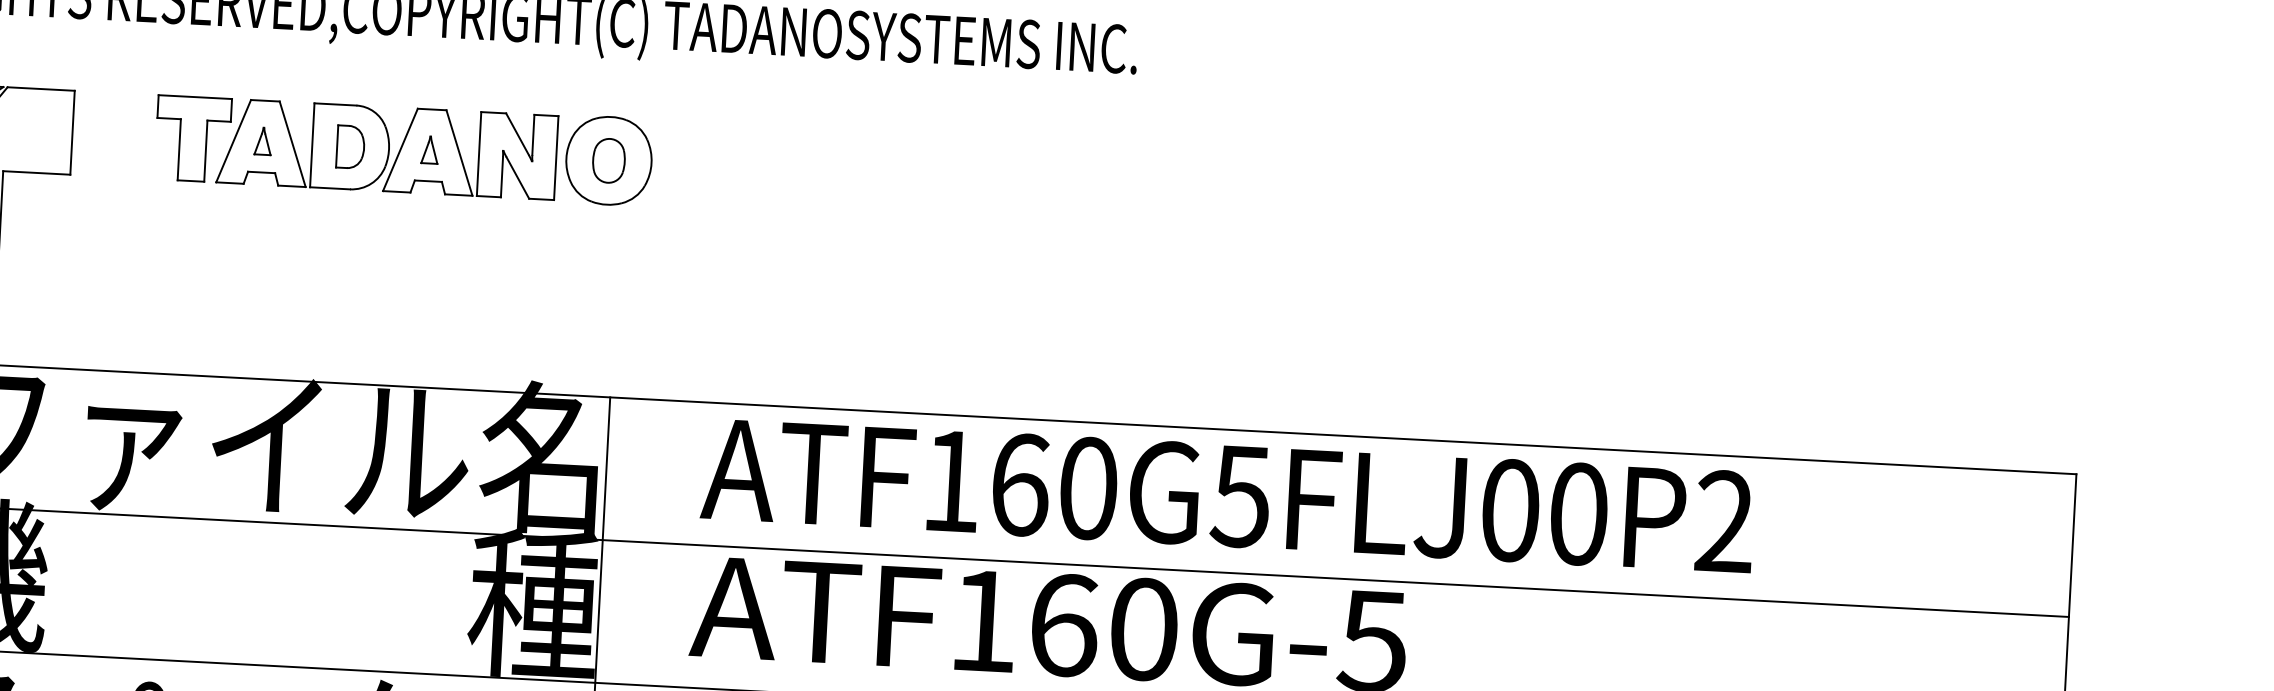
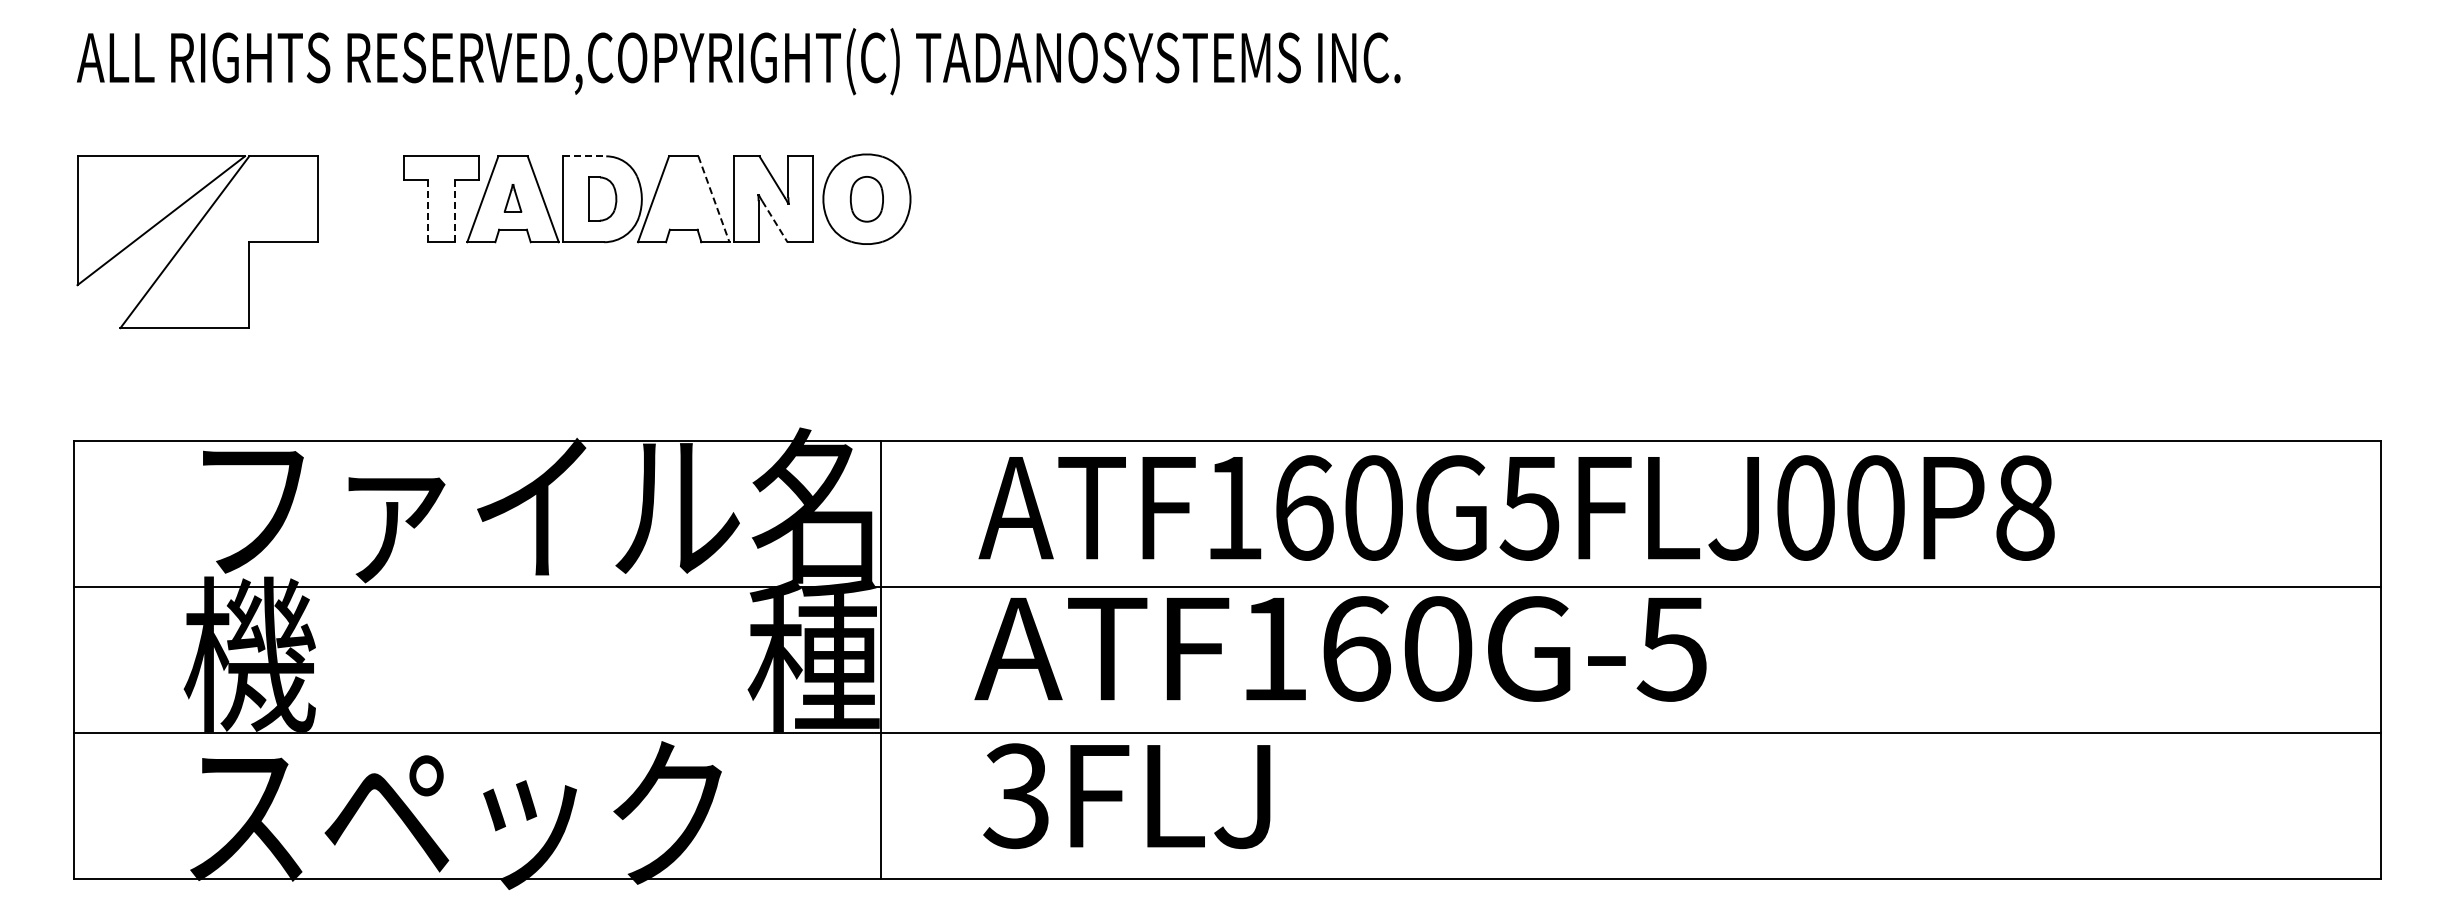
line: (336, 104) -> (585, 156), solid -> dashed
part: (429, 149) -> (683, 197), removed
line: (178, 150) -> (427, 211), solid -> dashed
line: (206, 151) -> (455, 211), solid -> dashed
line: (459, 153) -> (713, 199), solid -> dashed
line: (518, 178) -> (775, 222), solid -> dashed
text: (1725, 521) -> (2025, 507), ATF160G5FLJ00P2 -> ATF160G5FLJ00P8

